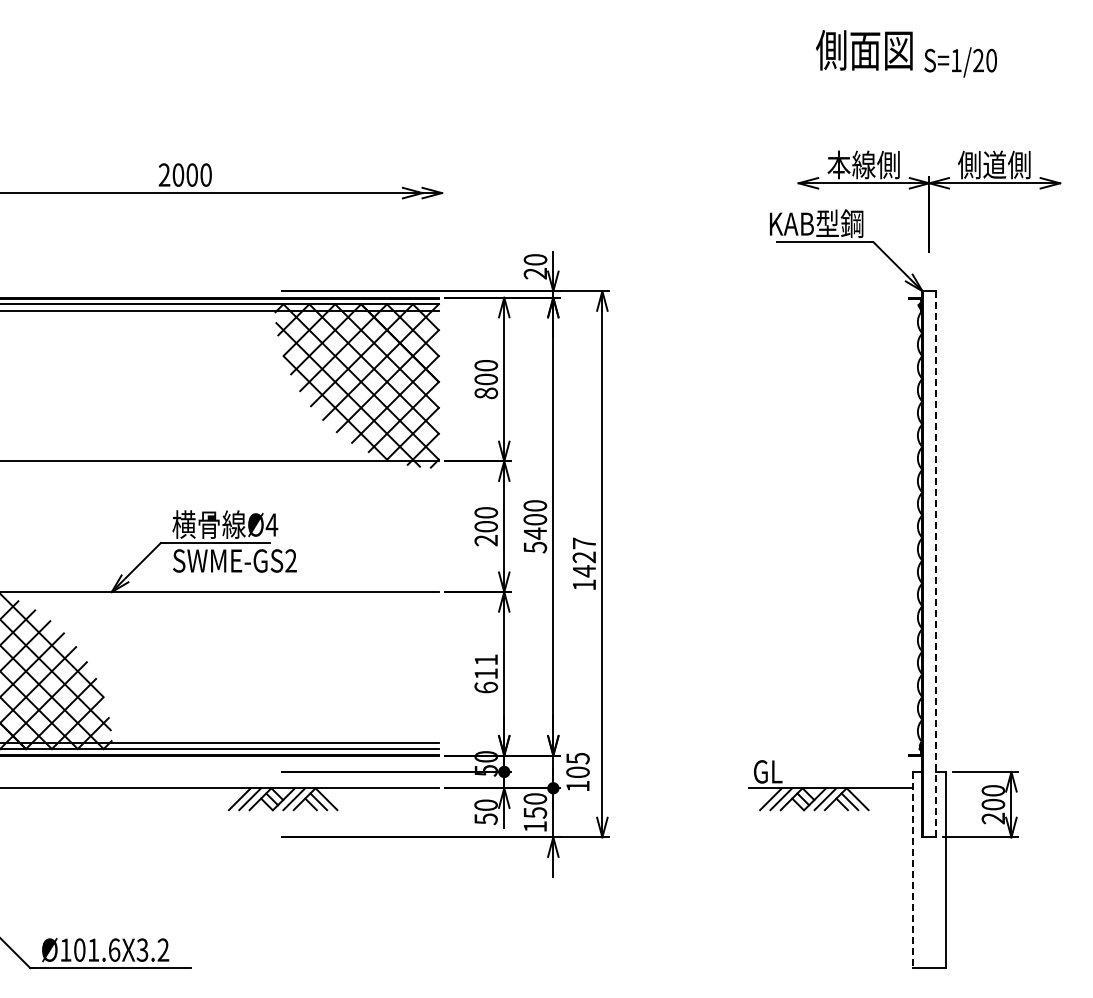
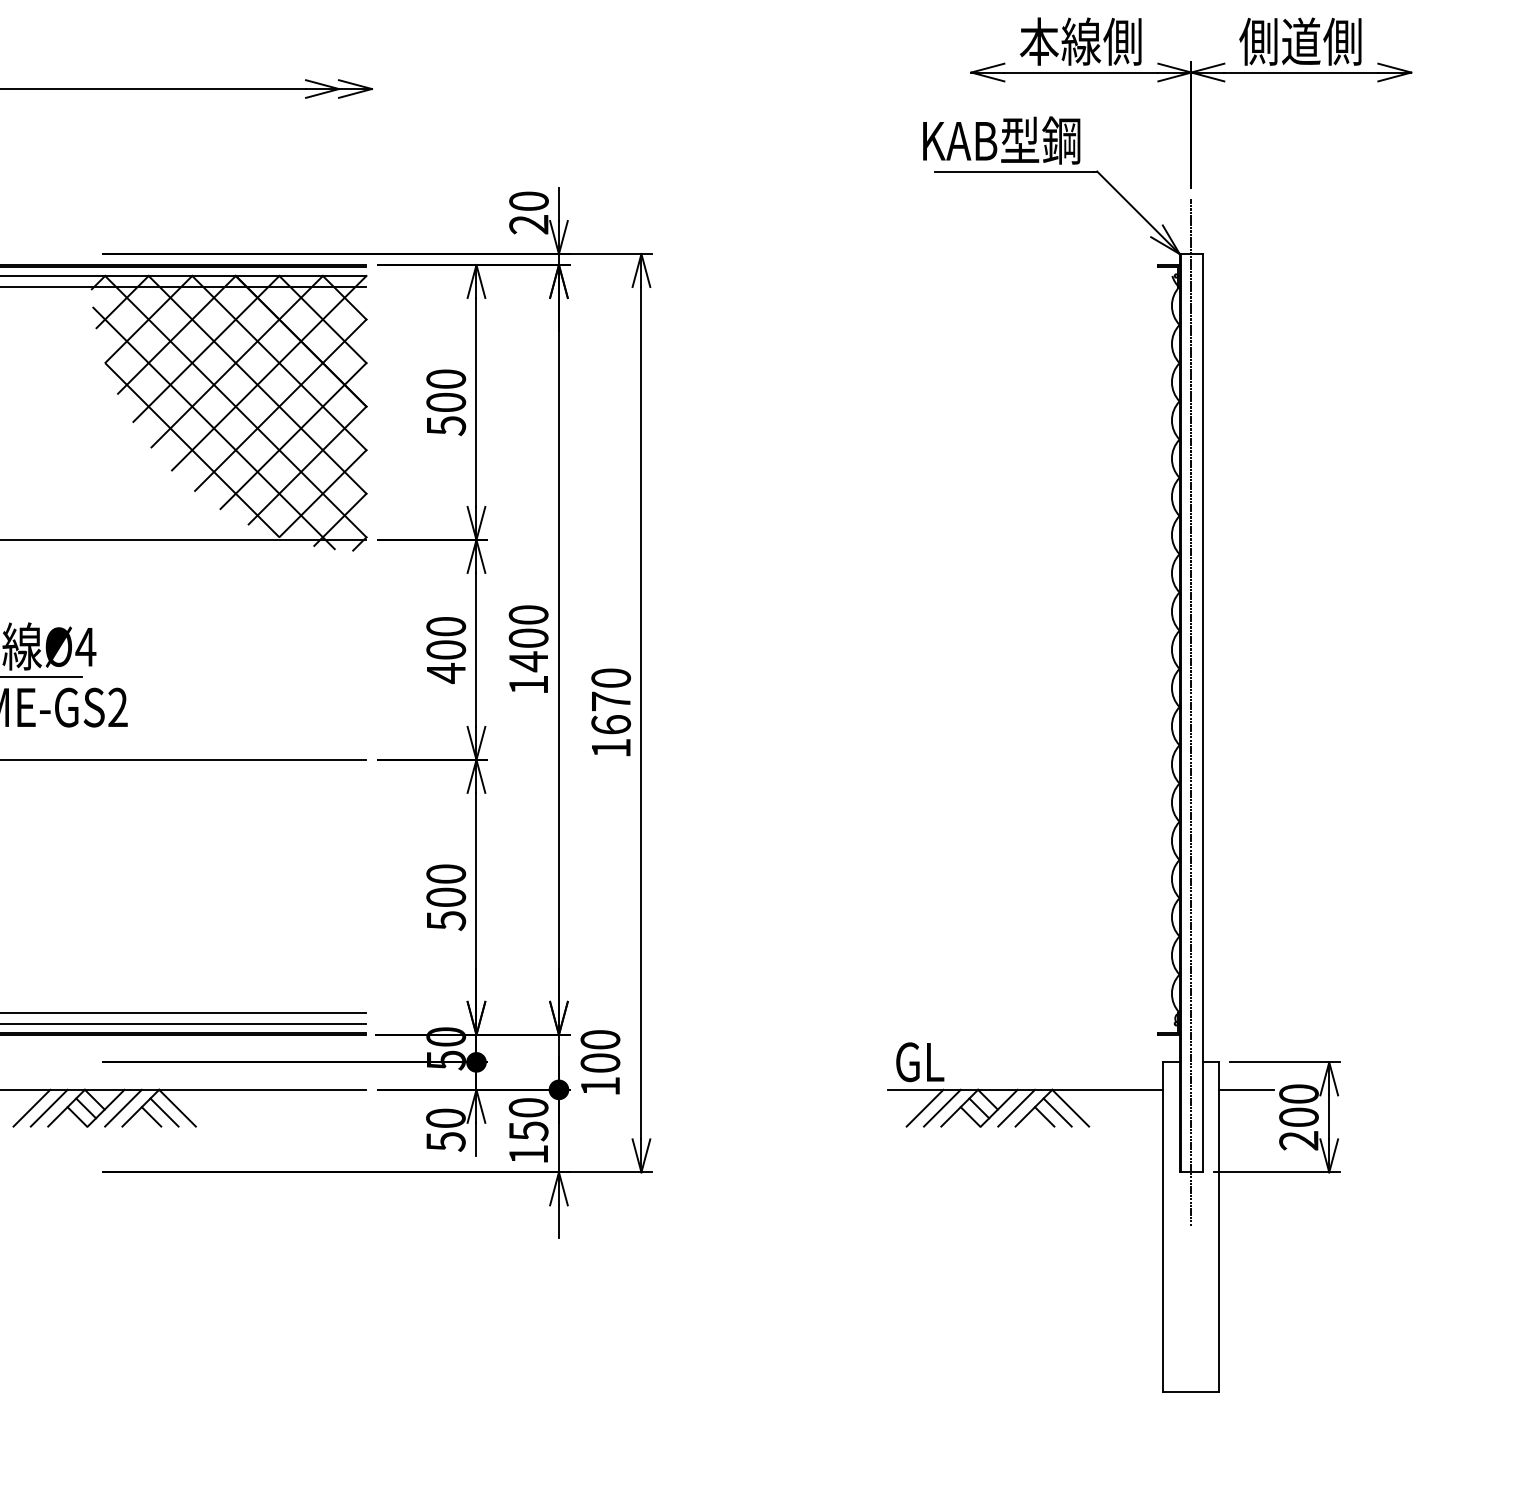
text: (485, 393) -> (444, 426), 800 -> 500
text: (485, 540) -> (444, 673), 200 -> 400
text: (535, 547) -> (528, 684), 5400 -> 1400
text: (584, 557) -> (611, 701), 1427 -> 1670
line: (929, 564) -> (1191, 713), added
line: (936, 564) -> (1203, 713), dashed -> solid
text: (486, 673) -> (446, 896), 611 -> 500
text: (577, 758) -> (599, 1039), 105 -> 100
line: (962, 788) -> (1246, 1090), added
line: (912, 870) -> (1162, 1228), dashed -> solid

